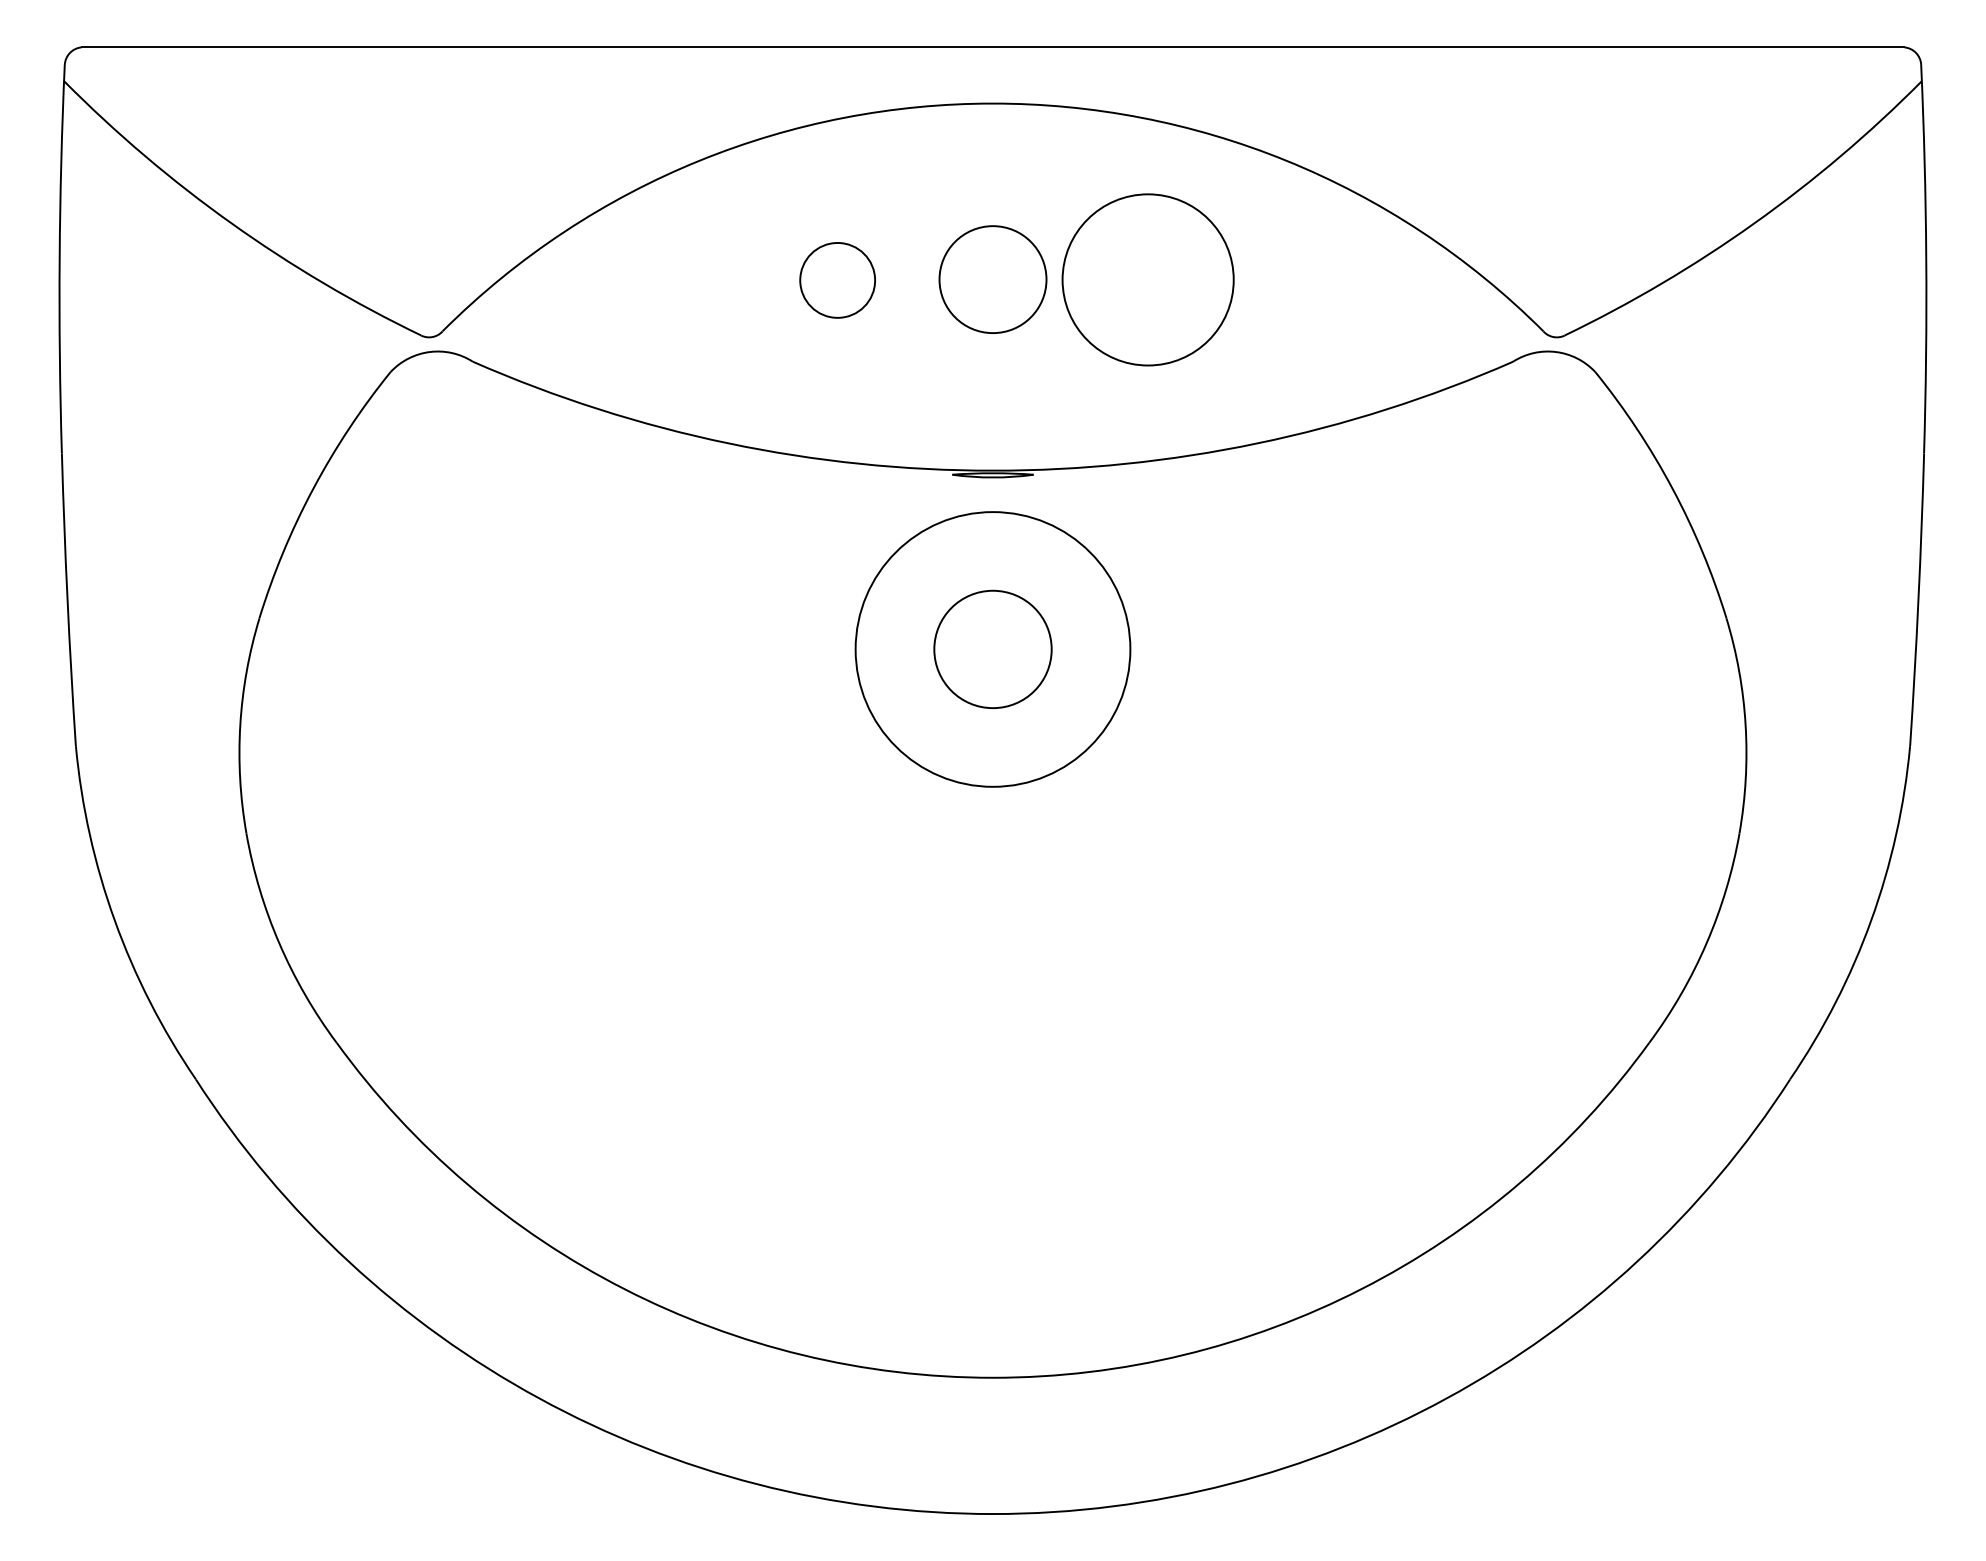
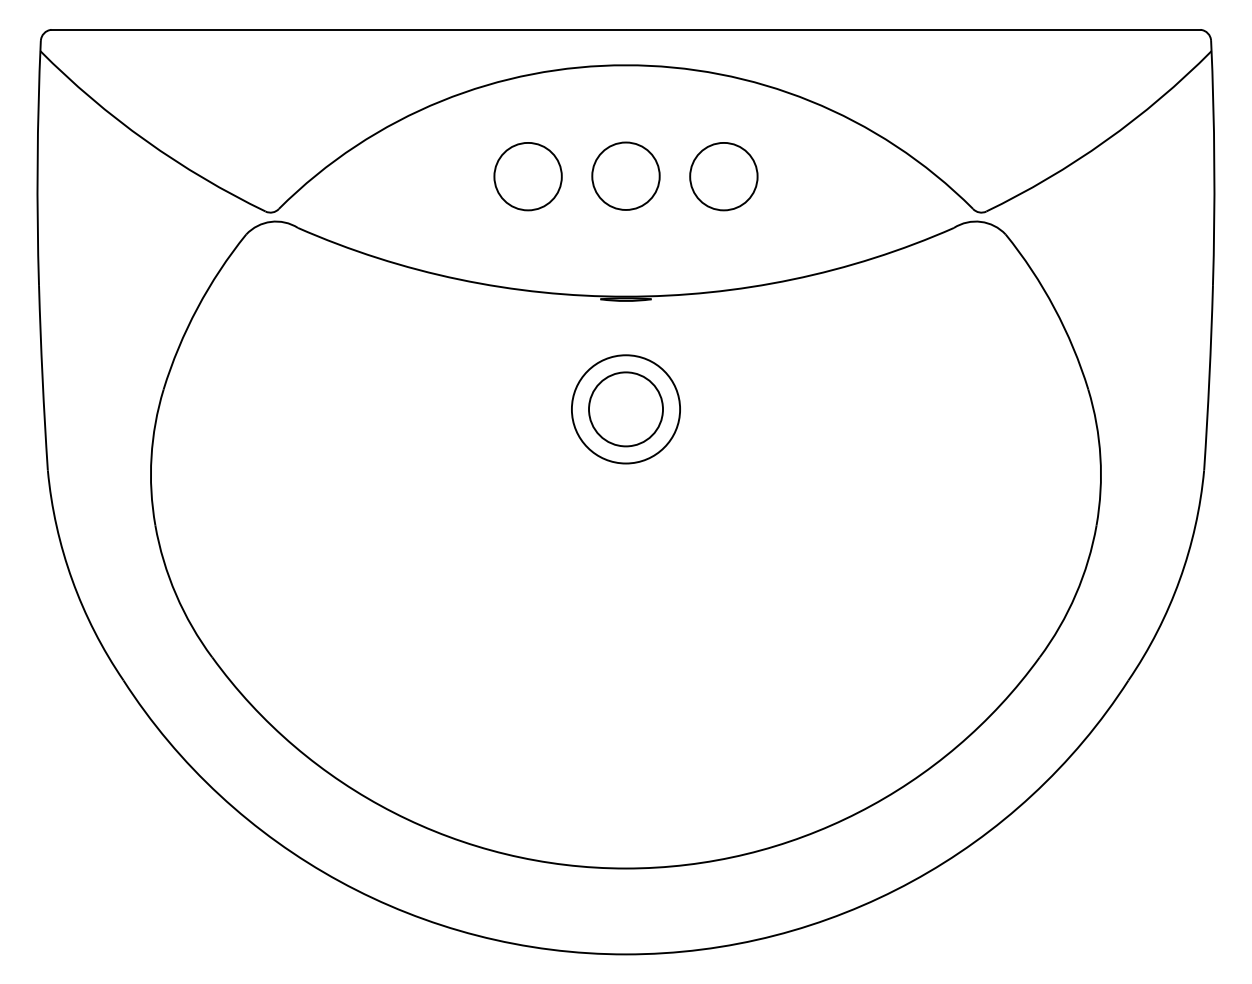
circle: (836, 280) -> (527, 176), size x1.43
circle: (1147, 280) -> (723, 176), size x0.62
circle: (992, 649) -> (625, 409), size x0.62

